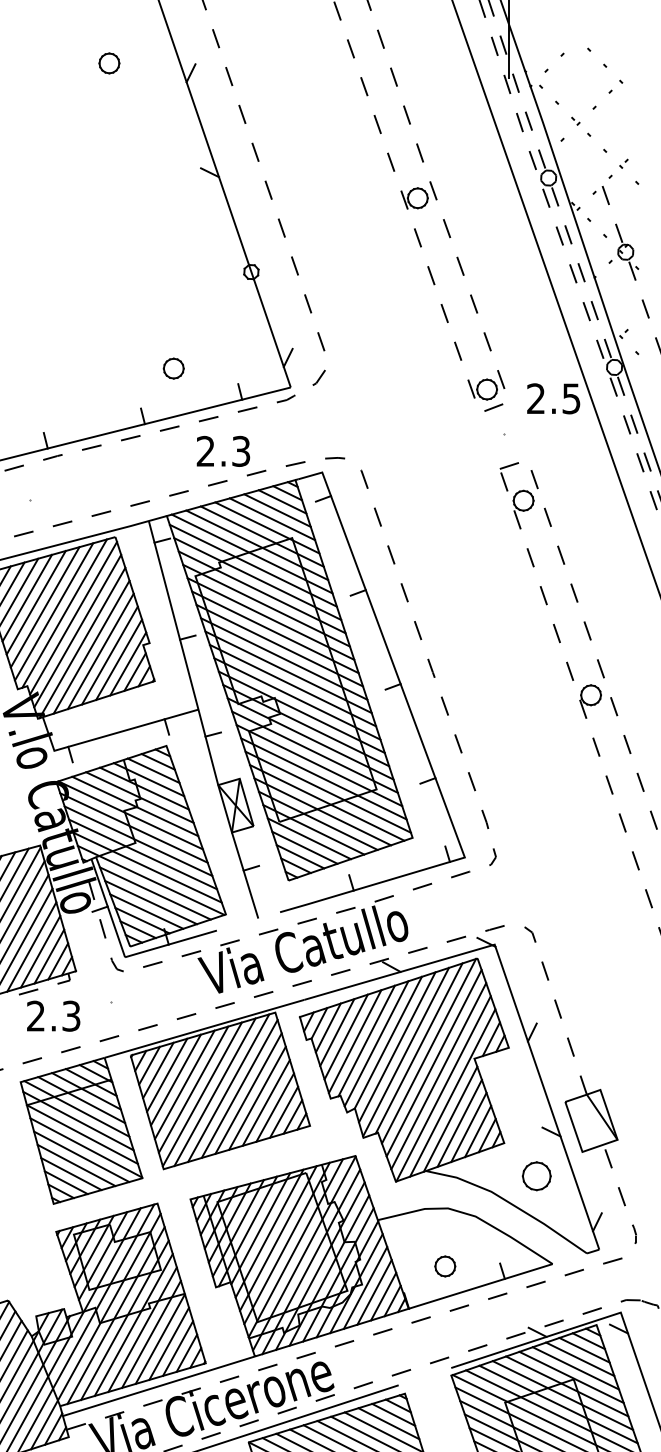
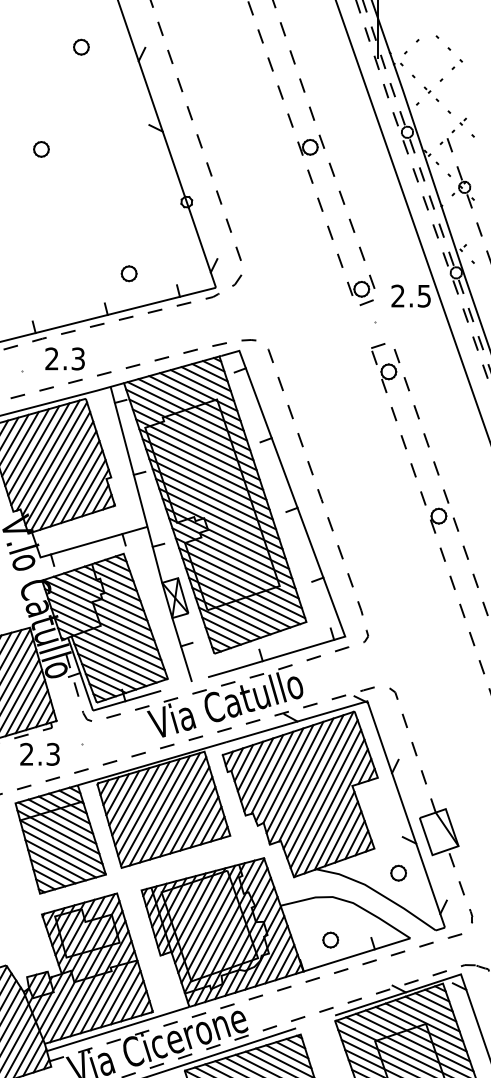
part: (55, 200) -> (41, 148), added
text: (223, 450) -> (65, 358), moved
part: (536, 1176) -> (398, 873), size x0.71

